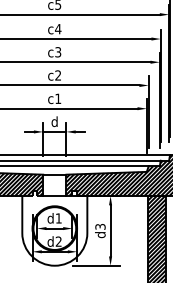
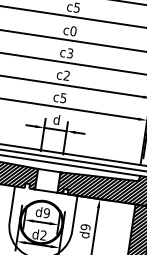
text: (58, 29) -> (73, 31), c4 -> c0
text: (58, 98) -> (63, 97), c1 -> c5
text: (58, 218) -> (46, 213), d1 -> d9
text: (100, 226) -> (85, 226), d3 -> d9

